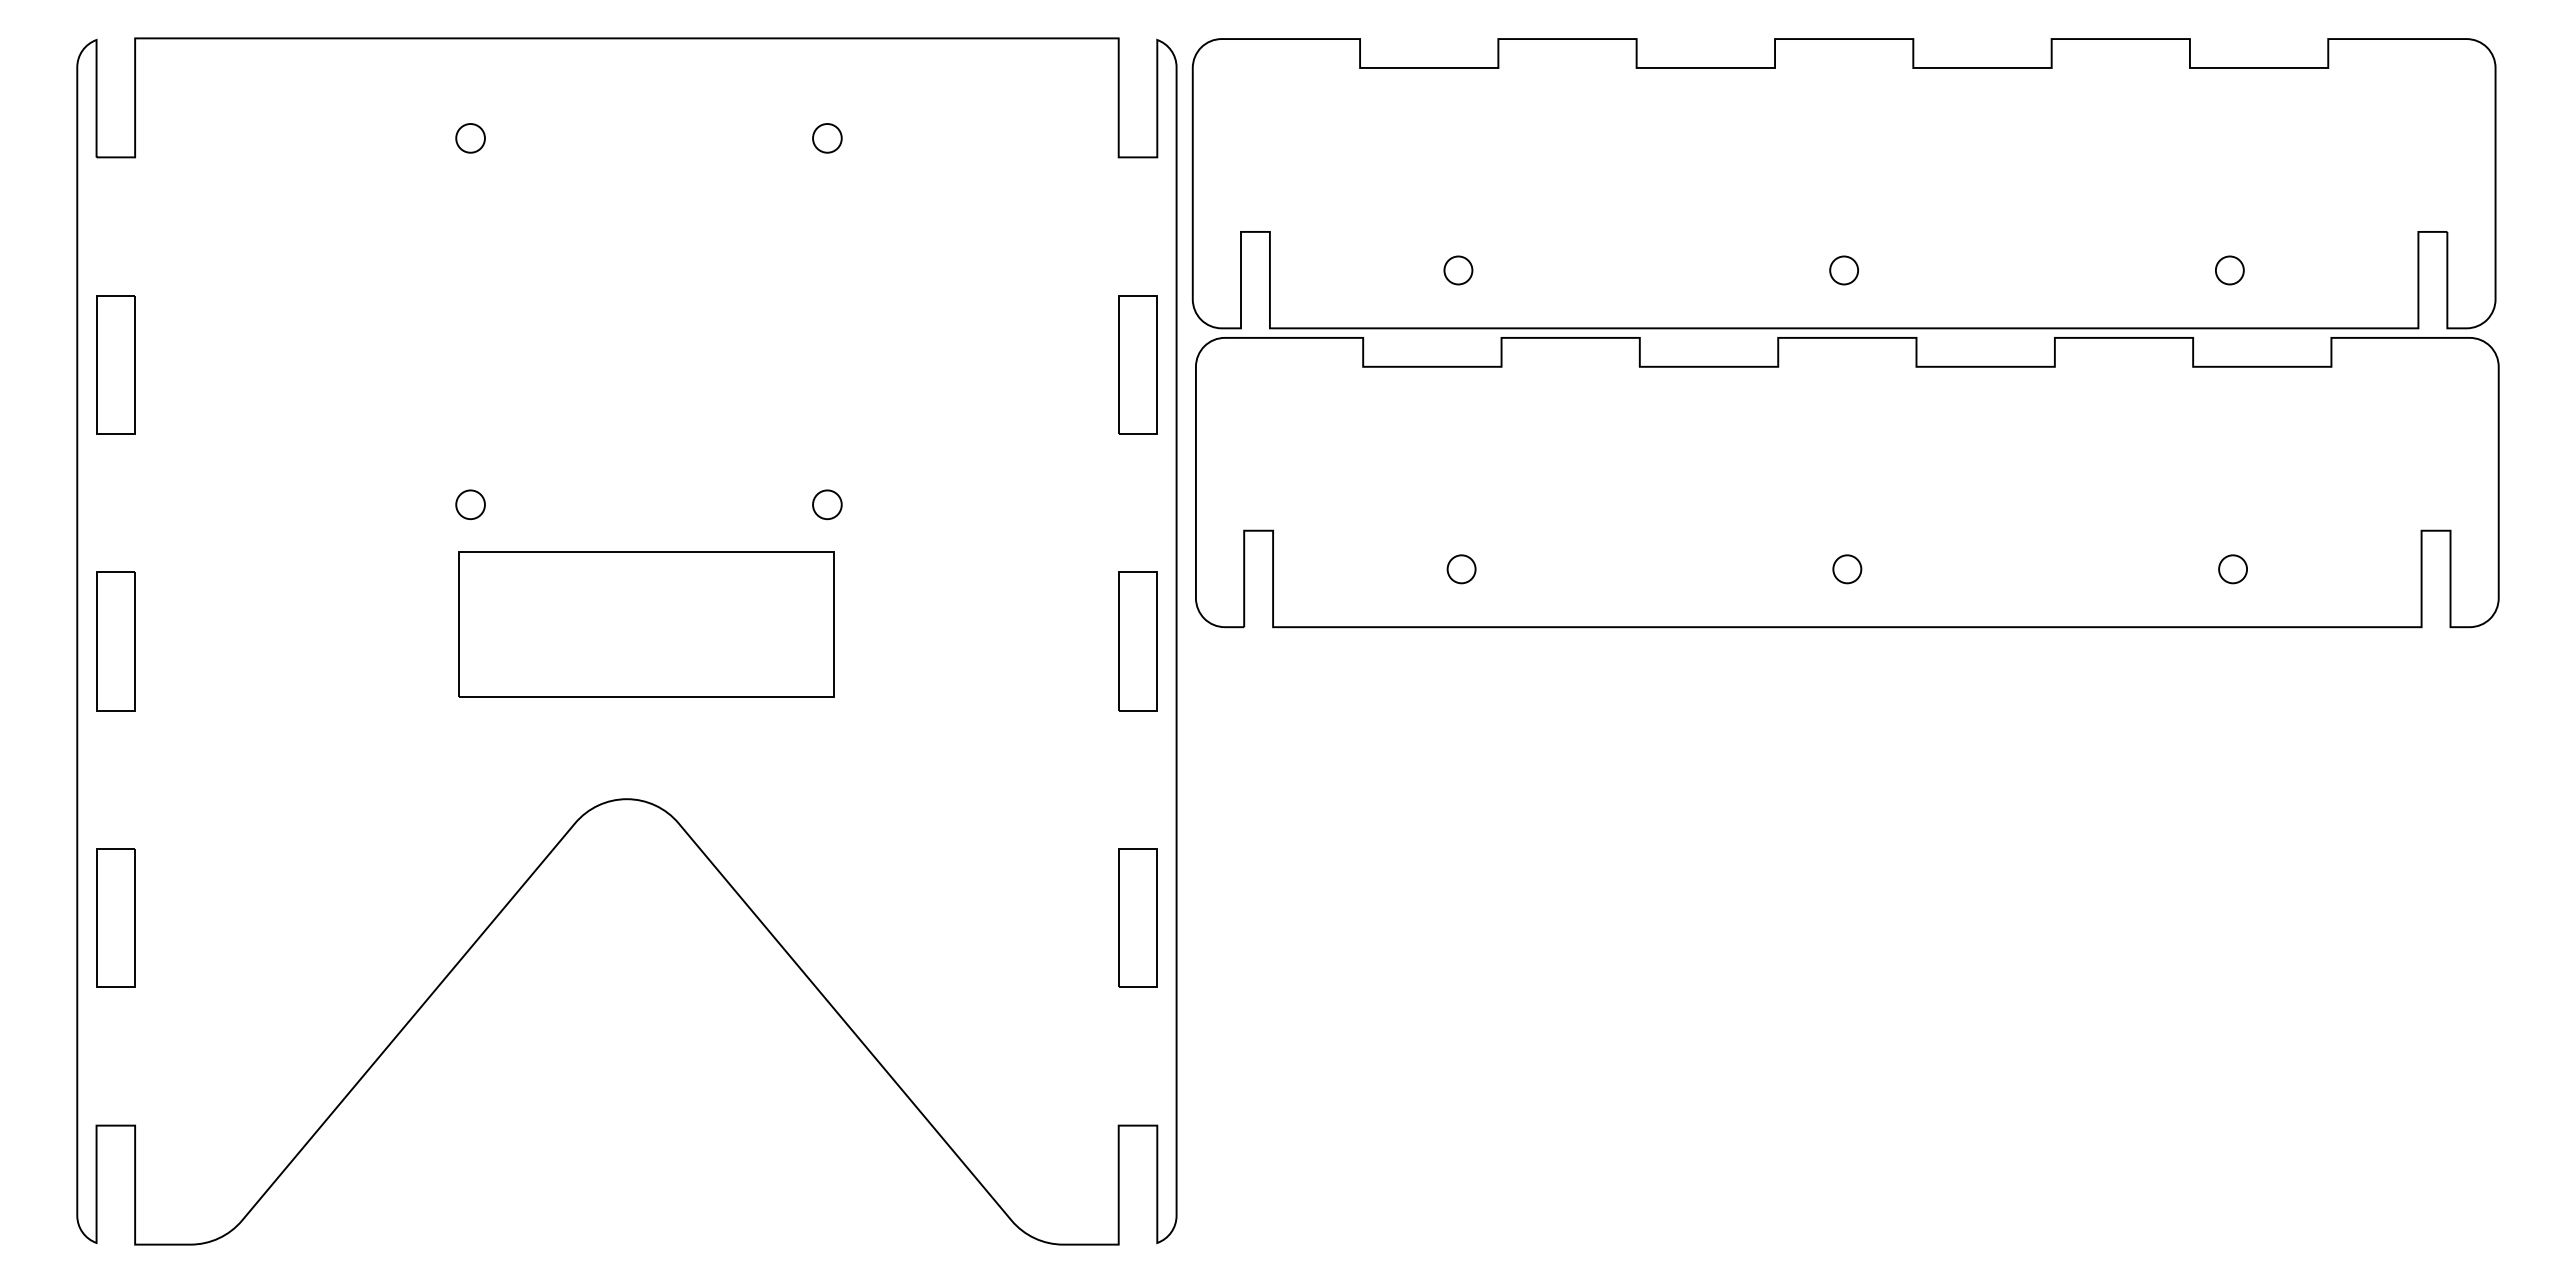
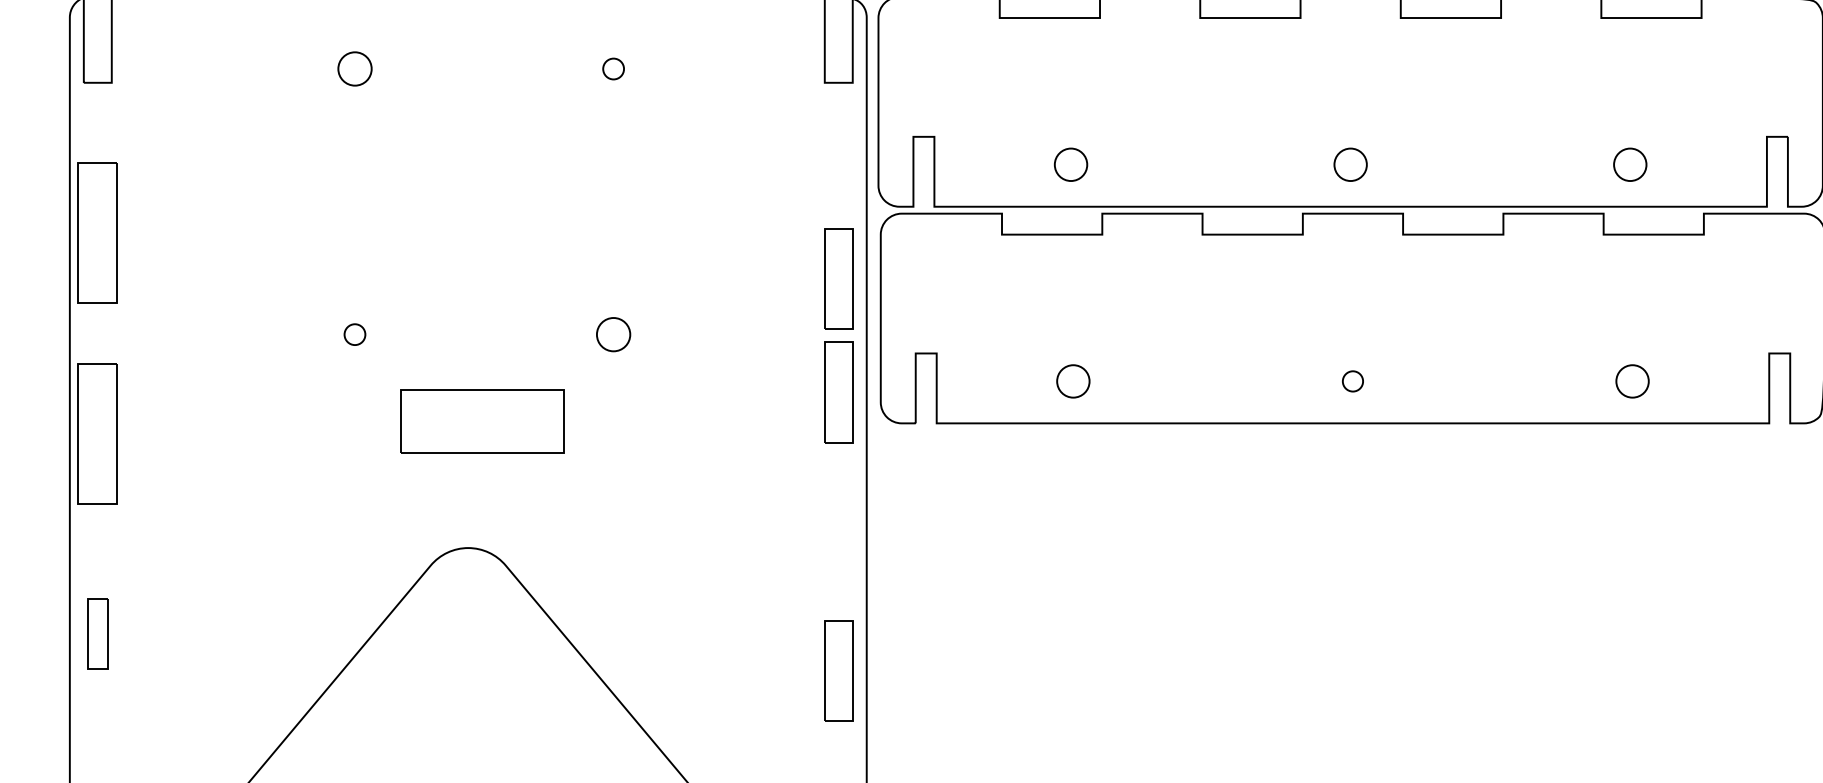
circle: (470, 138) -> (354, 69), size x1.6
circle: (1458, 270) -> (1071, 164), size x1.6
circle: (1844, 270) -> (1350, 164), size x1.6
circle: (2229, 270) -> (1629, 164), size x1.6
part: (115, 364) -> (97, 232), size x1.4
part: (1137, 364) -> (838, 278), moved
circle: (827, 504) -> (613, 334), size x1.6
circle: (1461, 569) -> (1073, 381), size x1.6
circle: (2233, 569) -> (1632, 381), size x1.6
part: (646, 624) -> (482, 421), size x0.6
part: (115, 641) -> (97, 433), size x1.4
part: (1137, 641) -> (838, 392), moved
part: (115, 917) -> (97, 633), size x0.7
part: (1137, 917) -> (838, 670), moved

